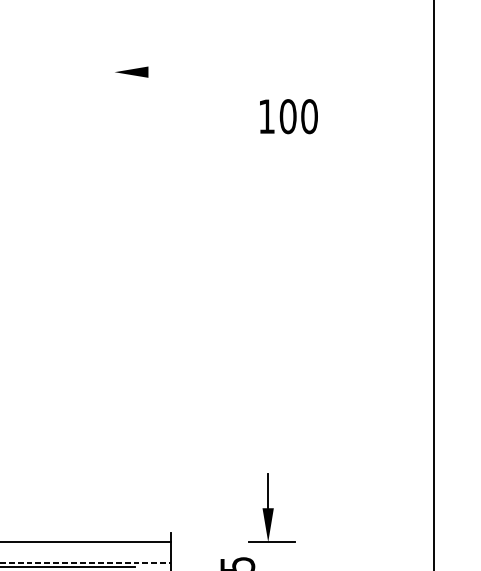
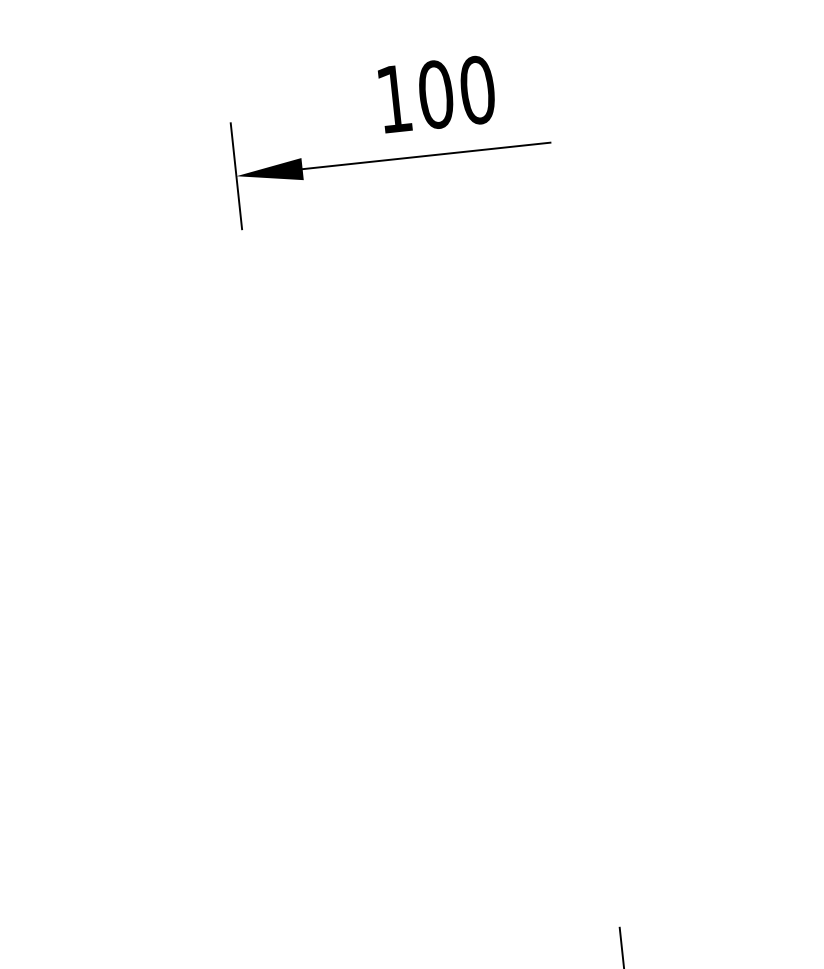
line: (114, 72) -> (236, 176), added
line: (211, 72) -> (425, 156), added
text: (288, 116) -> (436, 94), moved

